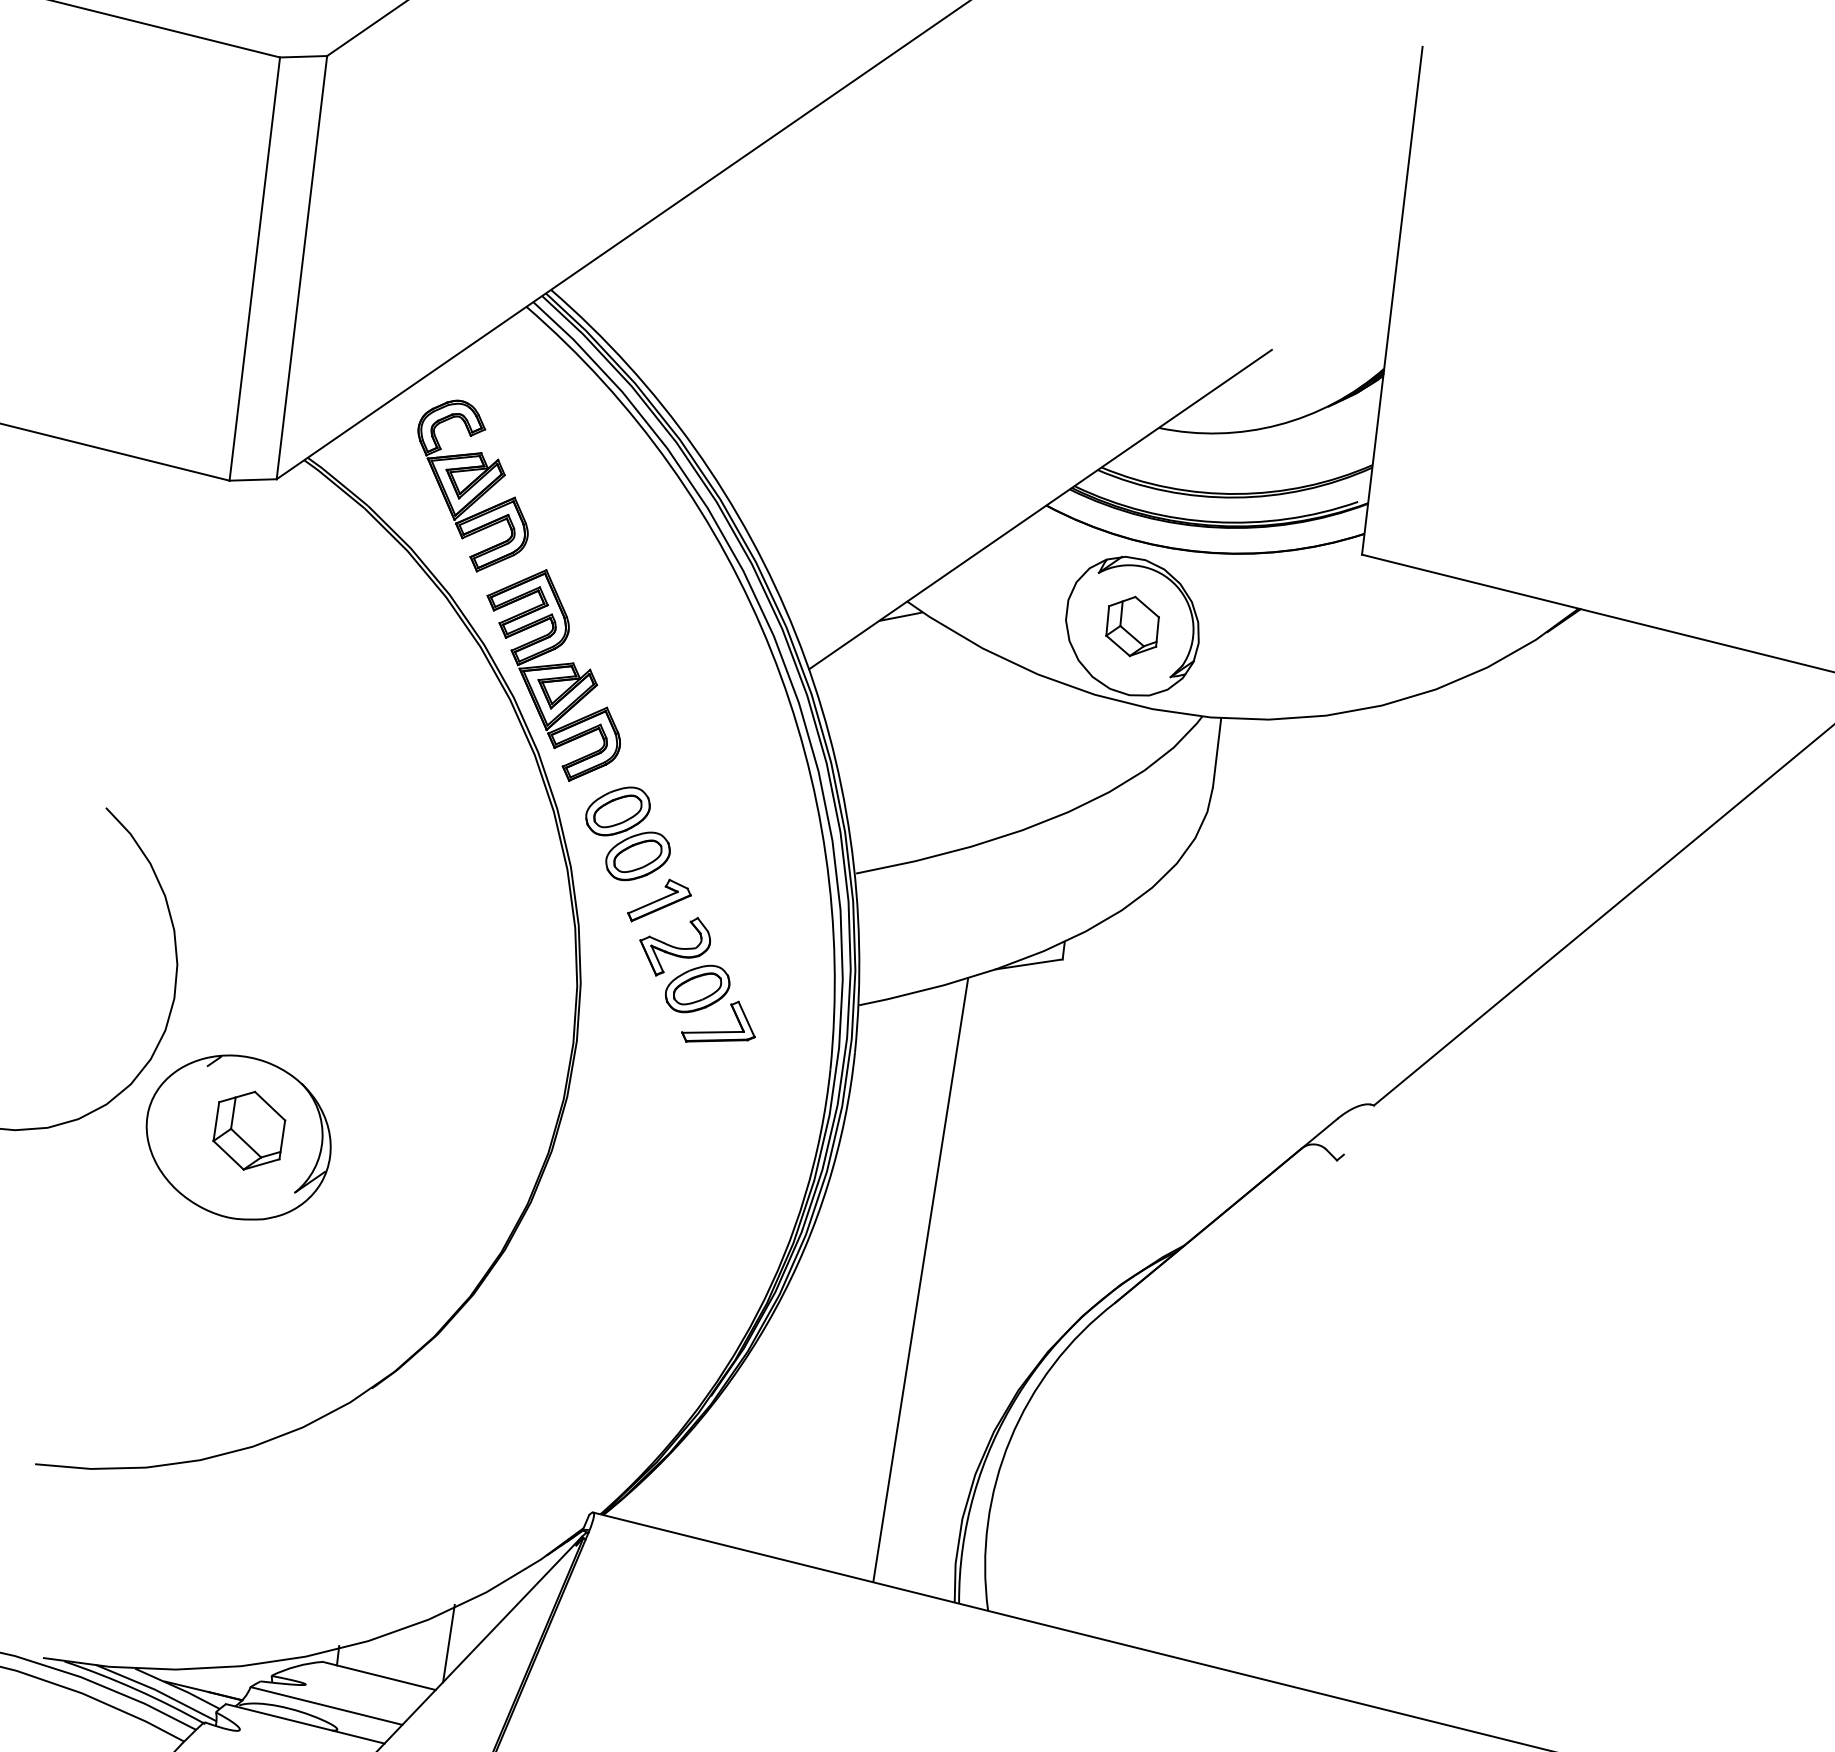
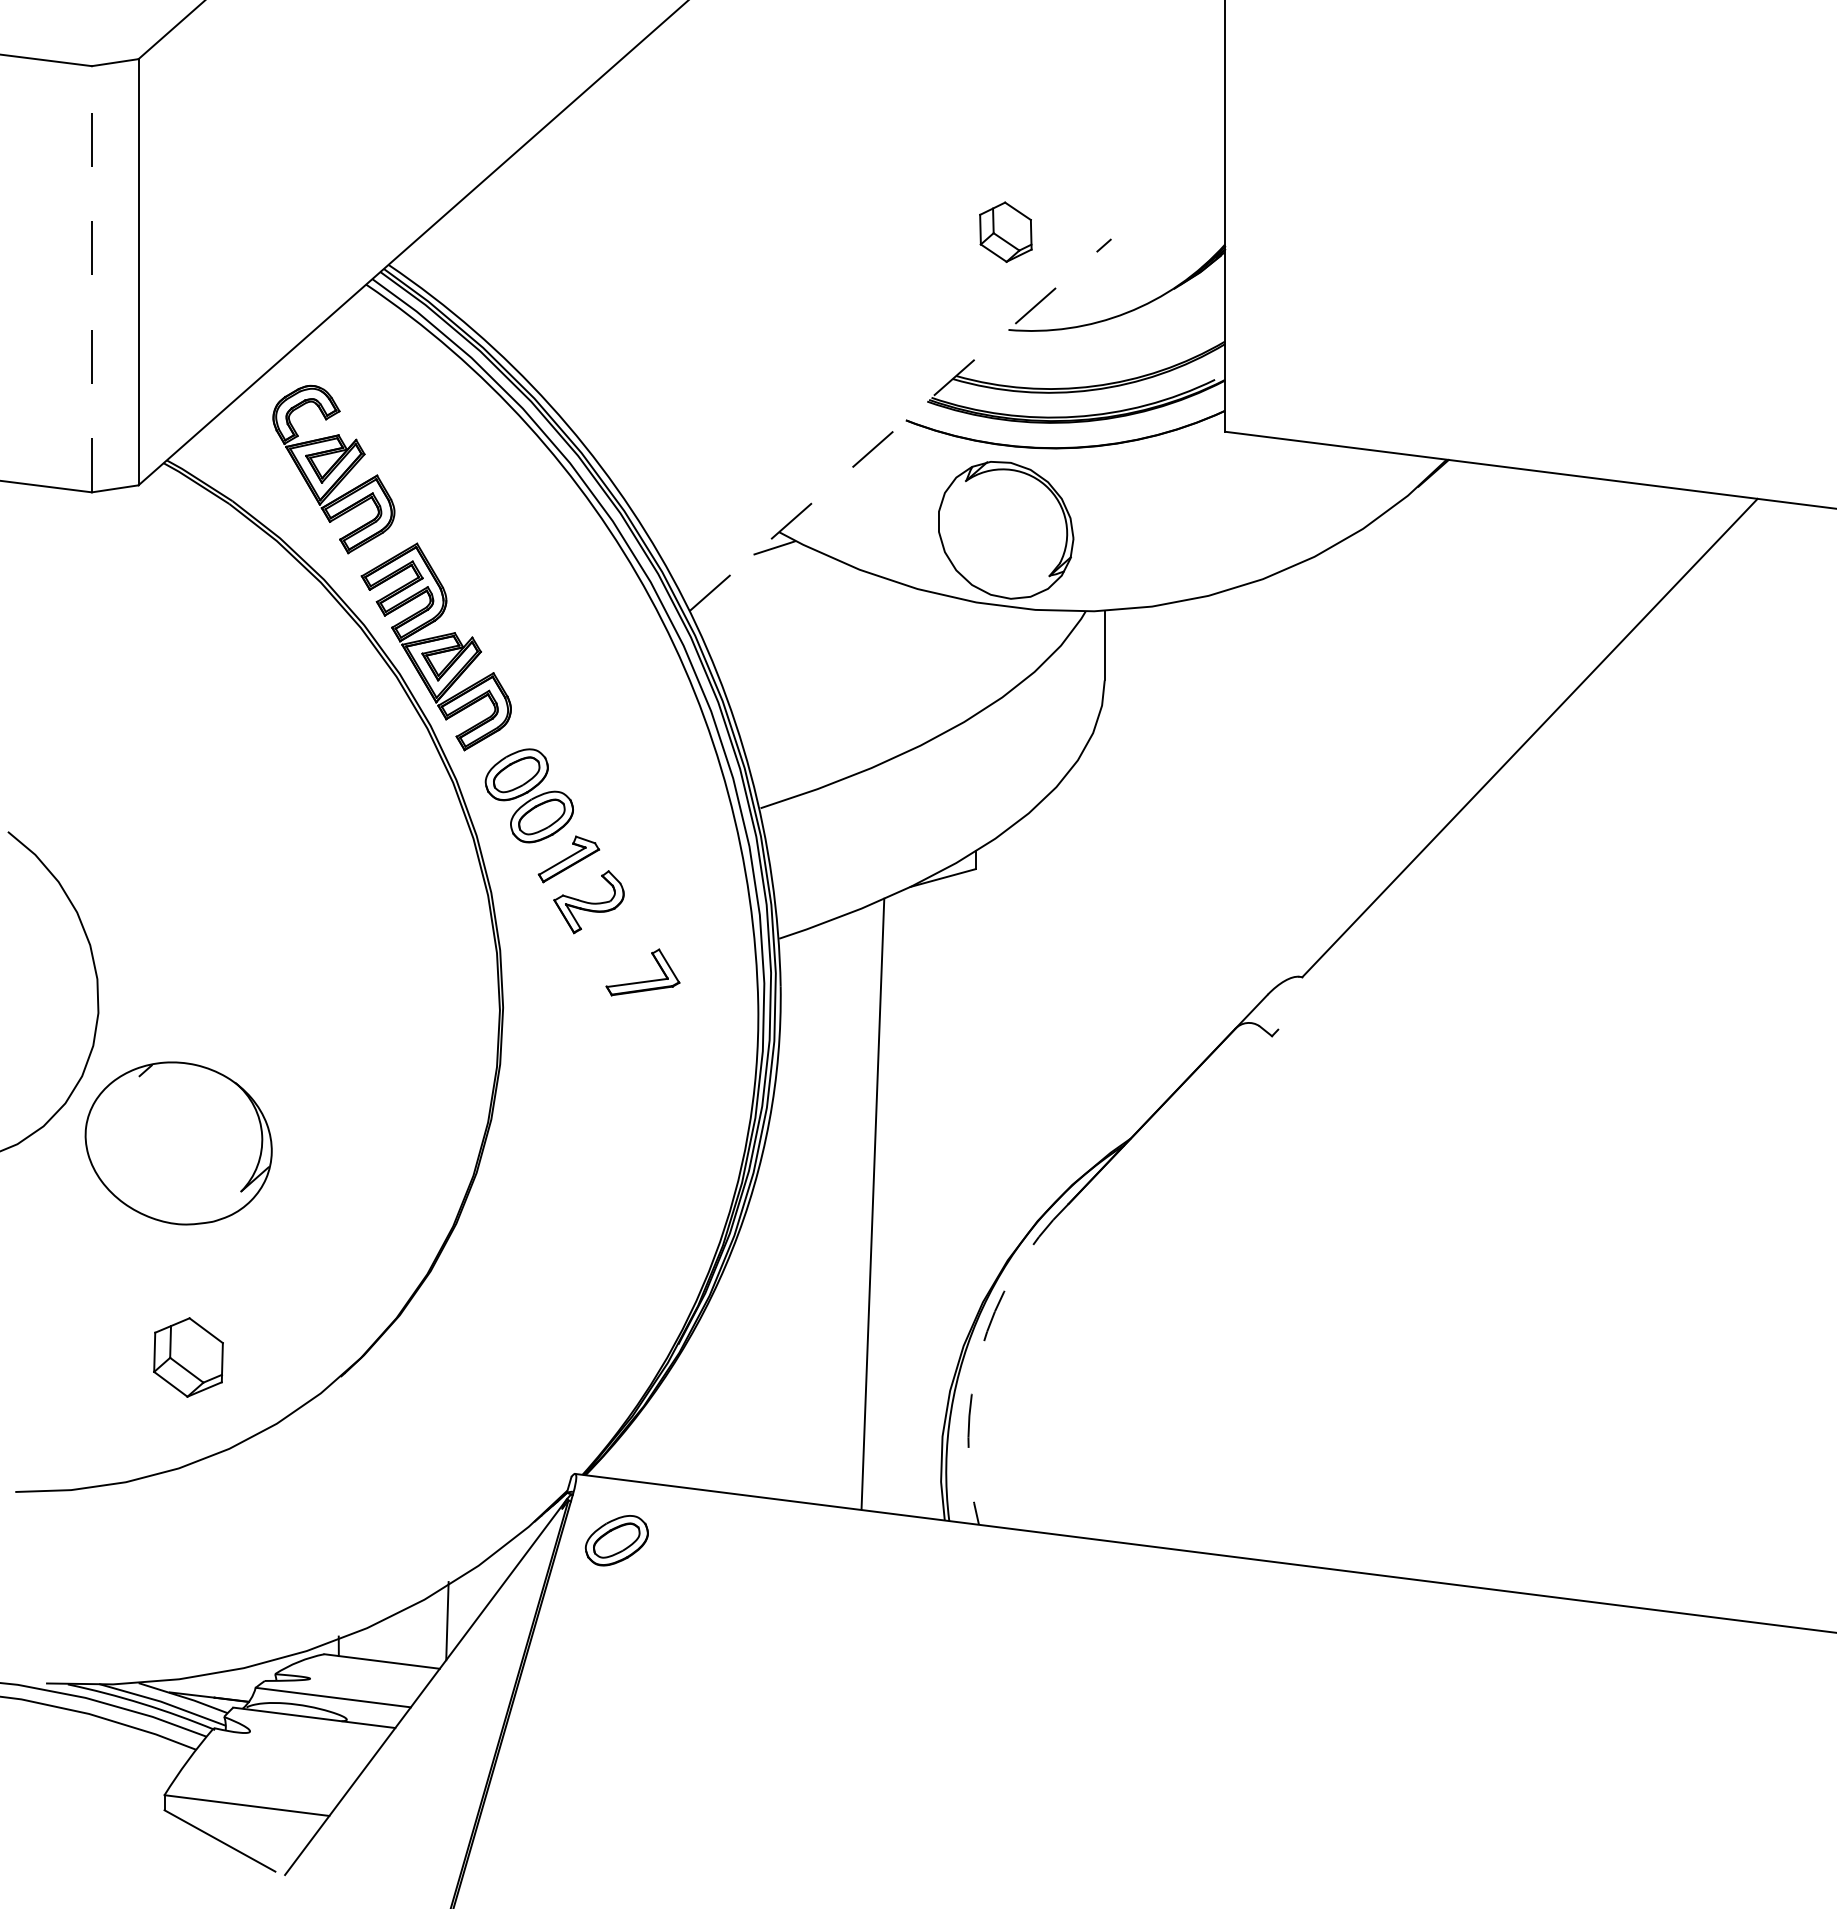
line: (254, 268) -> (91, 278), solid -> dashed
line: (1041, 509) -> (901, 424), solid -> dashed
part: (1132, 625) -> (1005, 231), moved
part: (697, 988) -> (616, 1540), moved
part: (249, 1130) -> (188, 1357), moved
arc: (1010, 1439) -> (980, 1352), solid -> dashed

